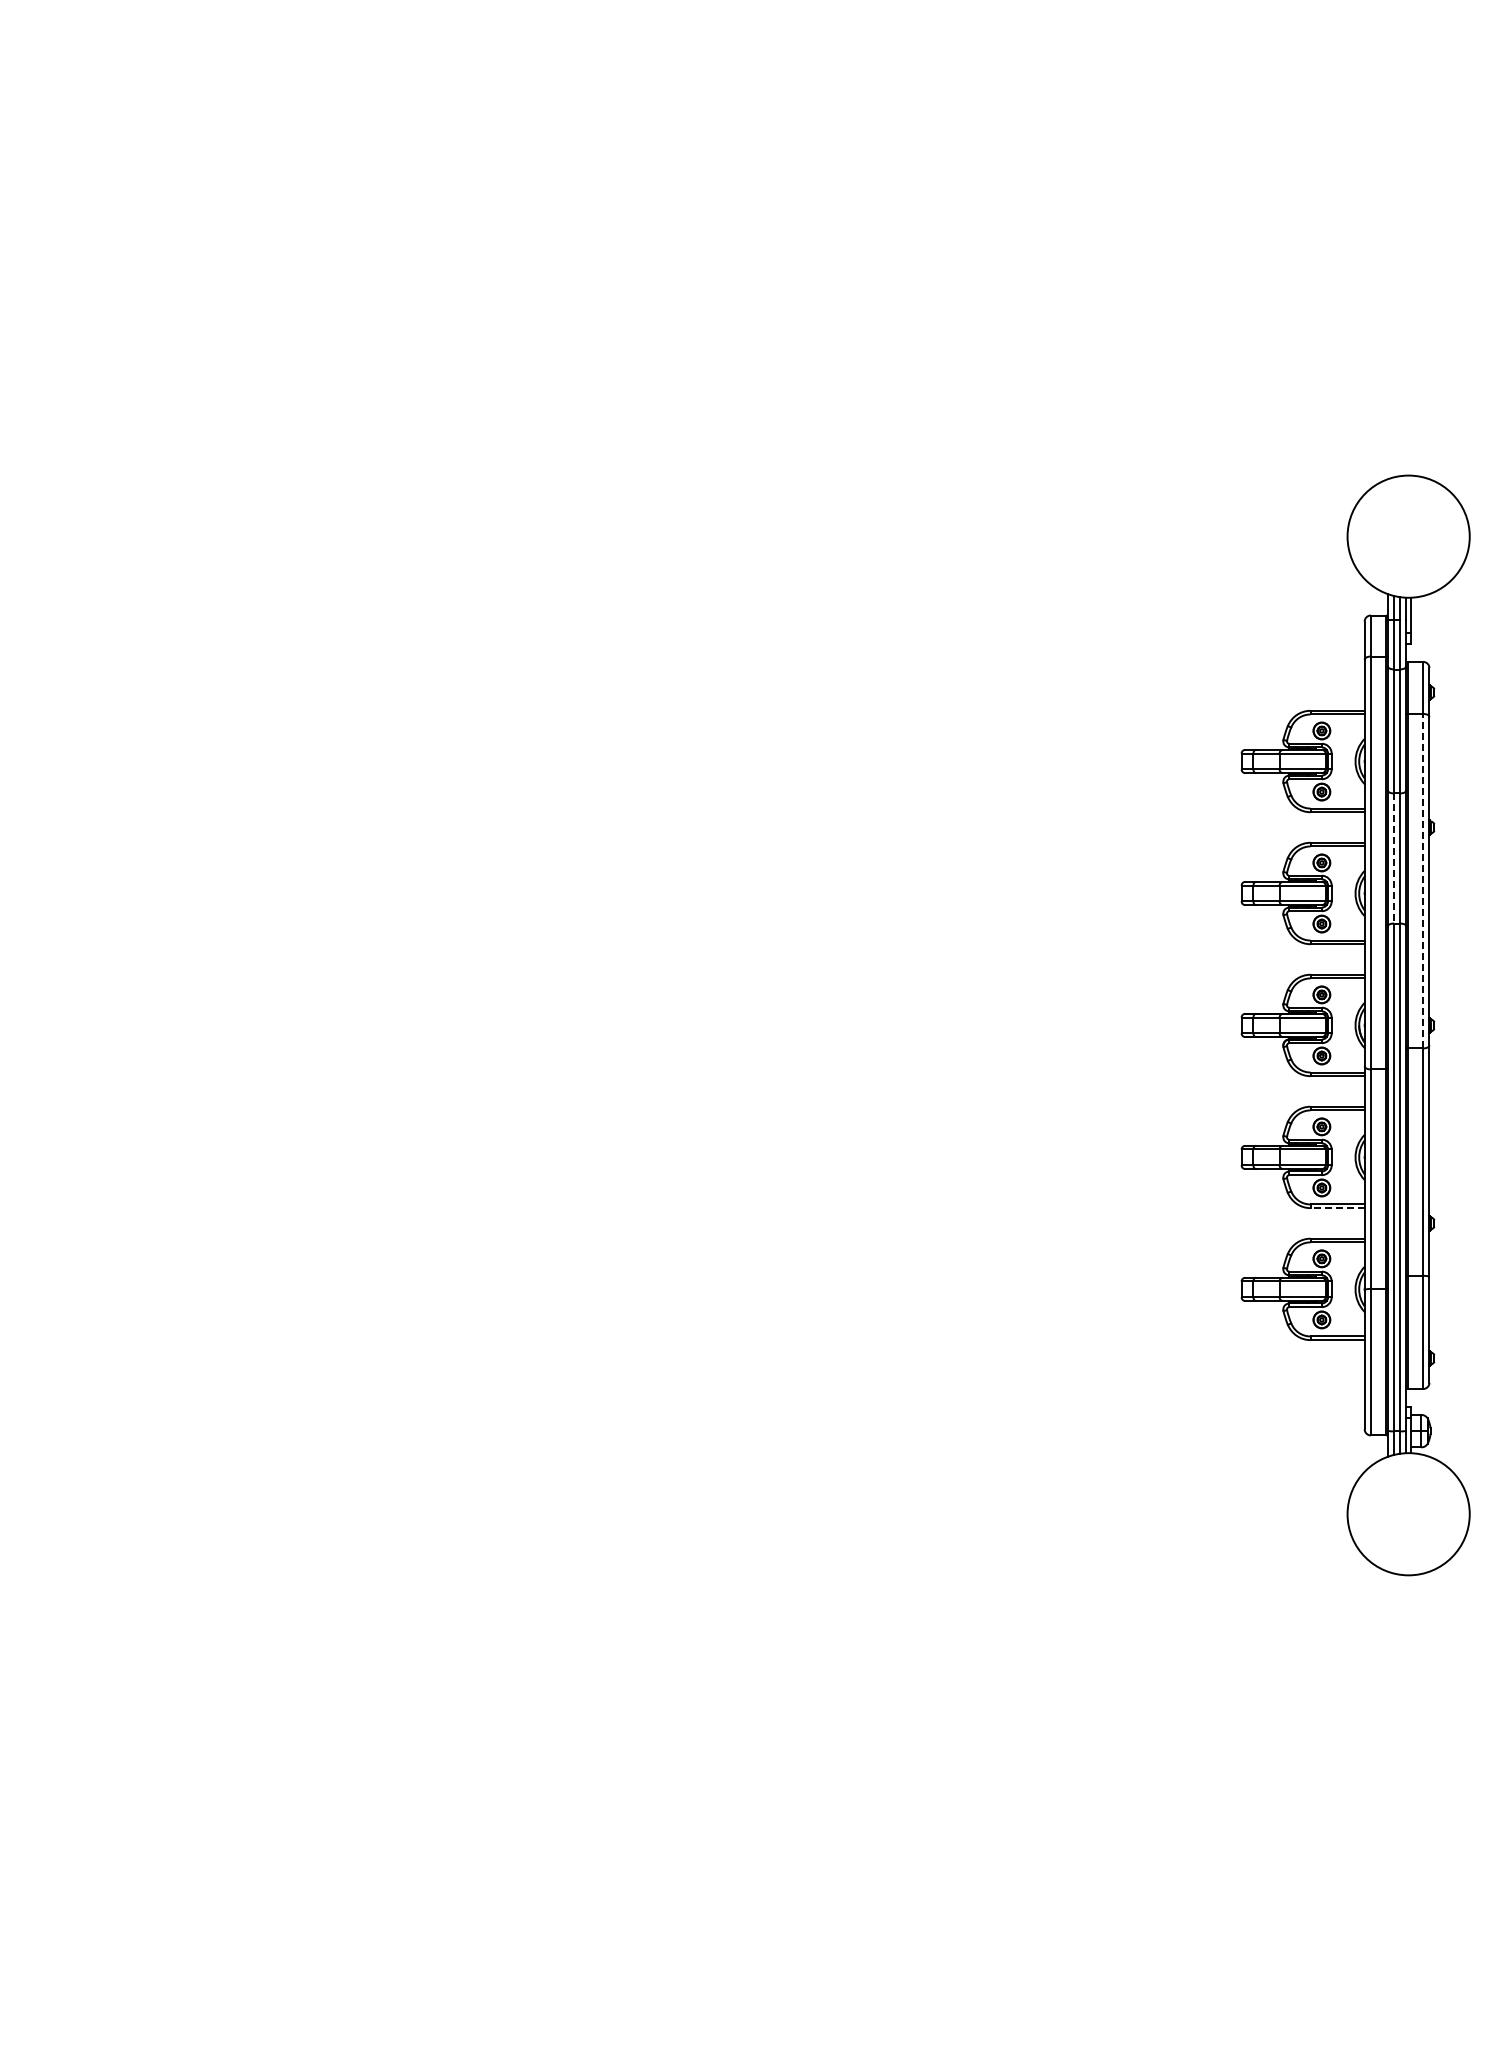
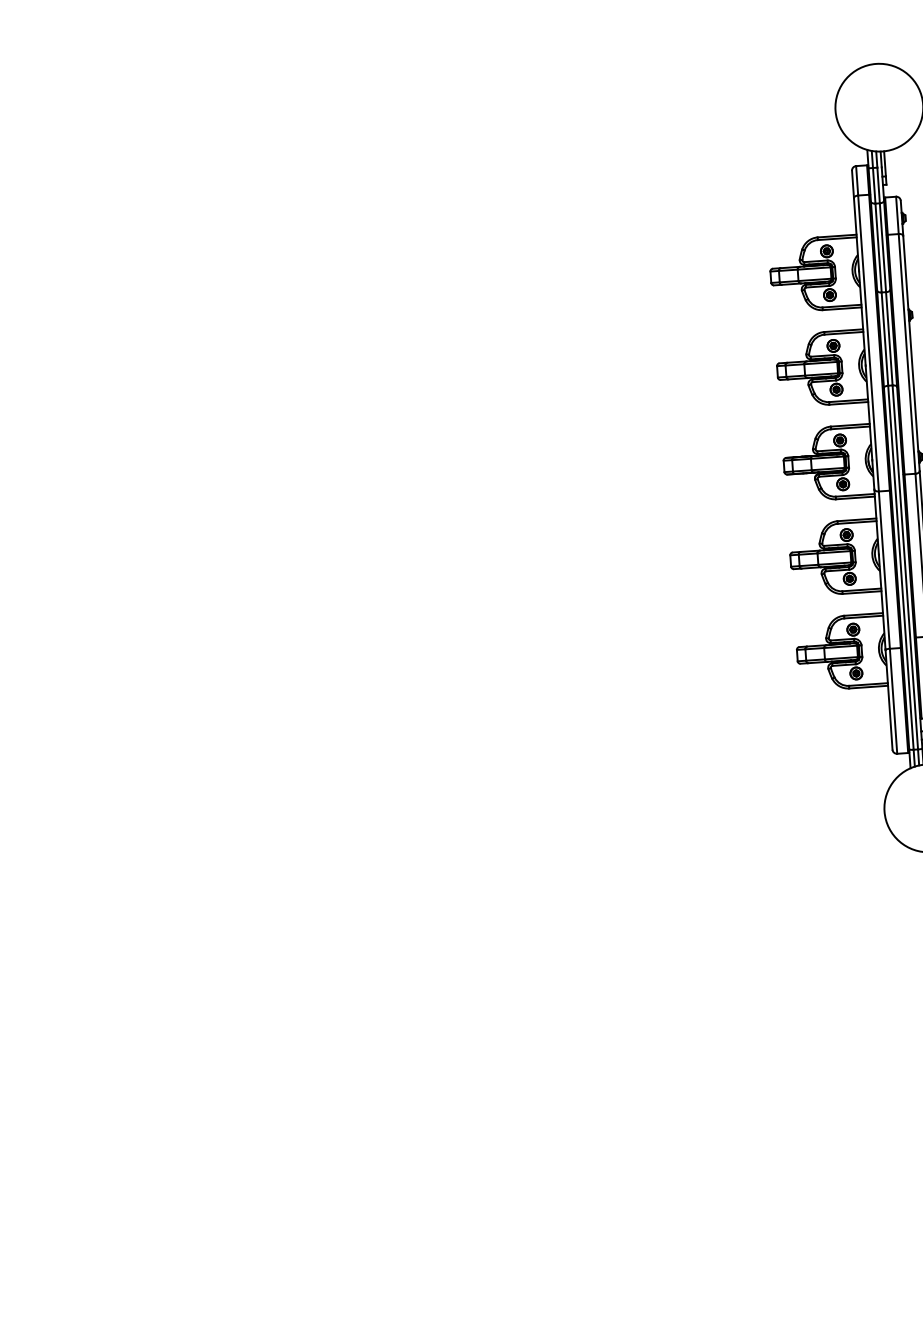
line: (1393, 858) -> (884, 339), dashed -> solid
line: (1423, 880) -> (907, 353), dashed -> solid
line: (1337, 1208) -> (861, 592), dashed -> solid

